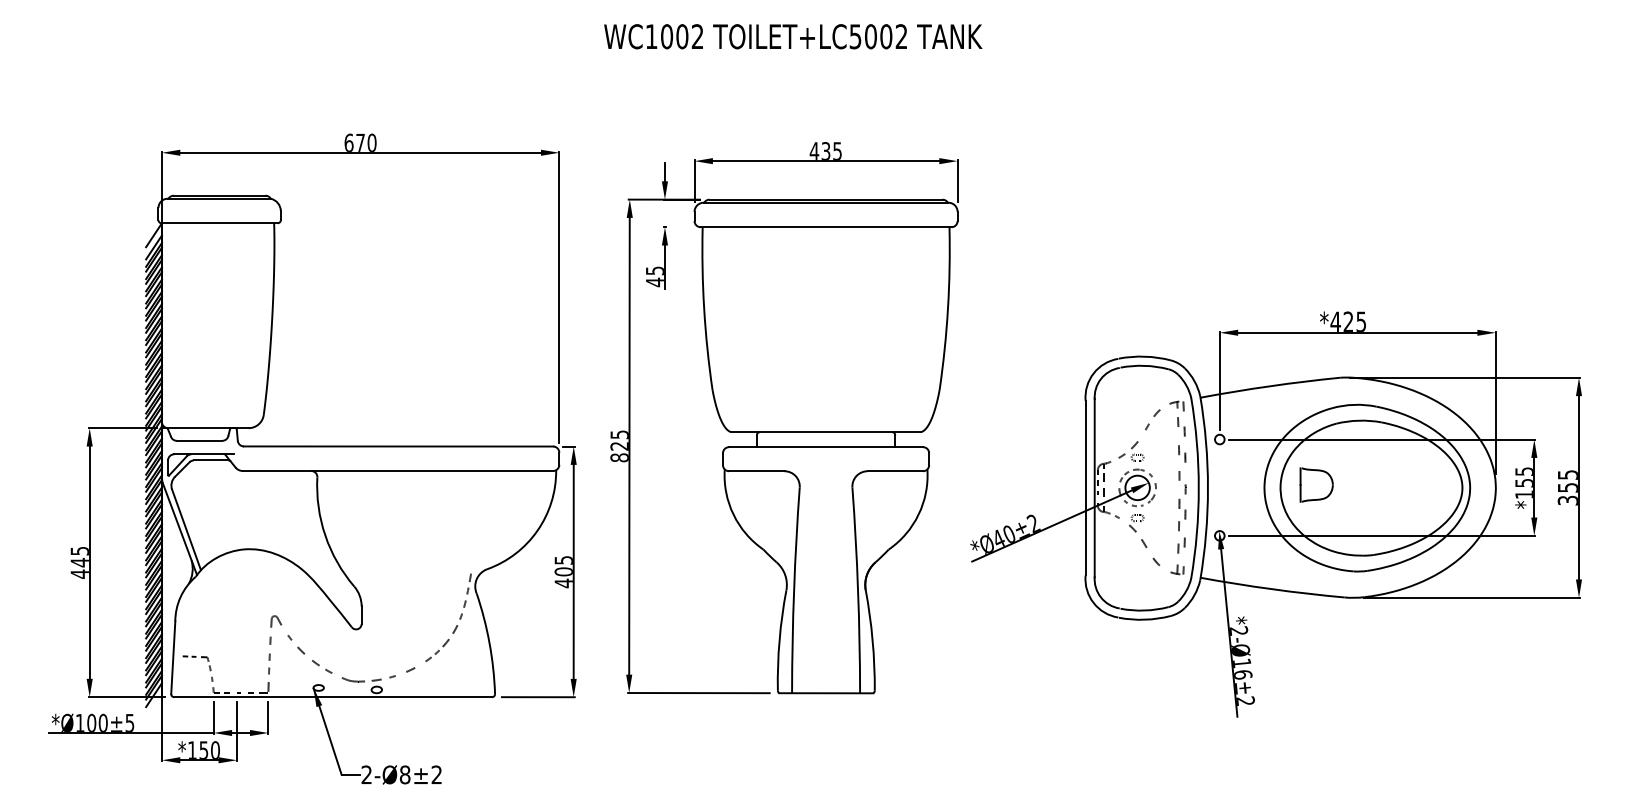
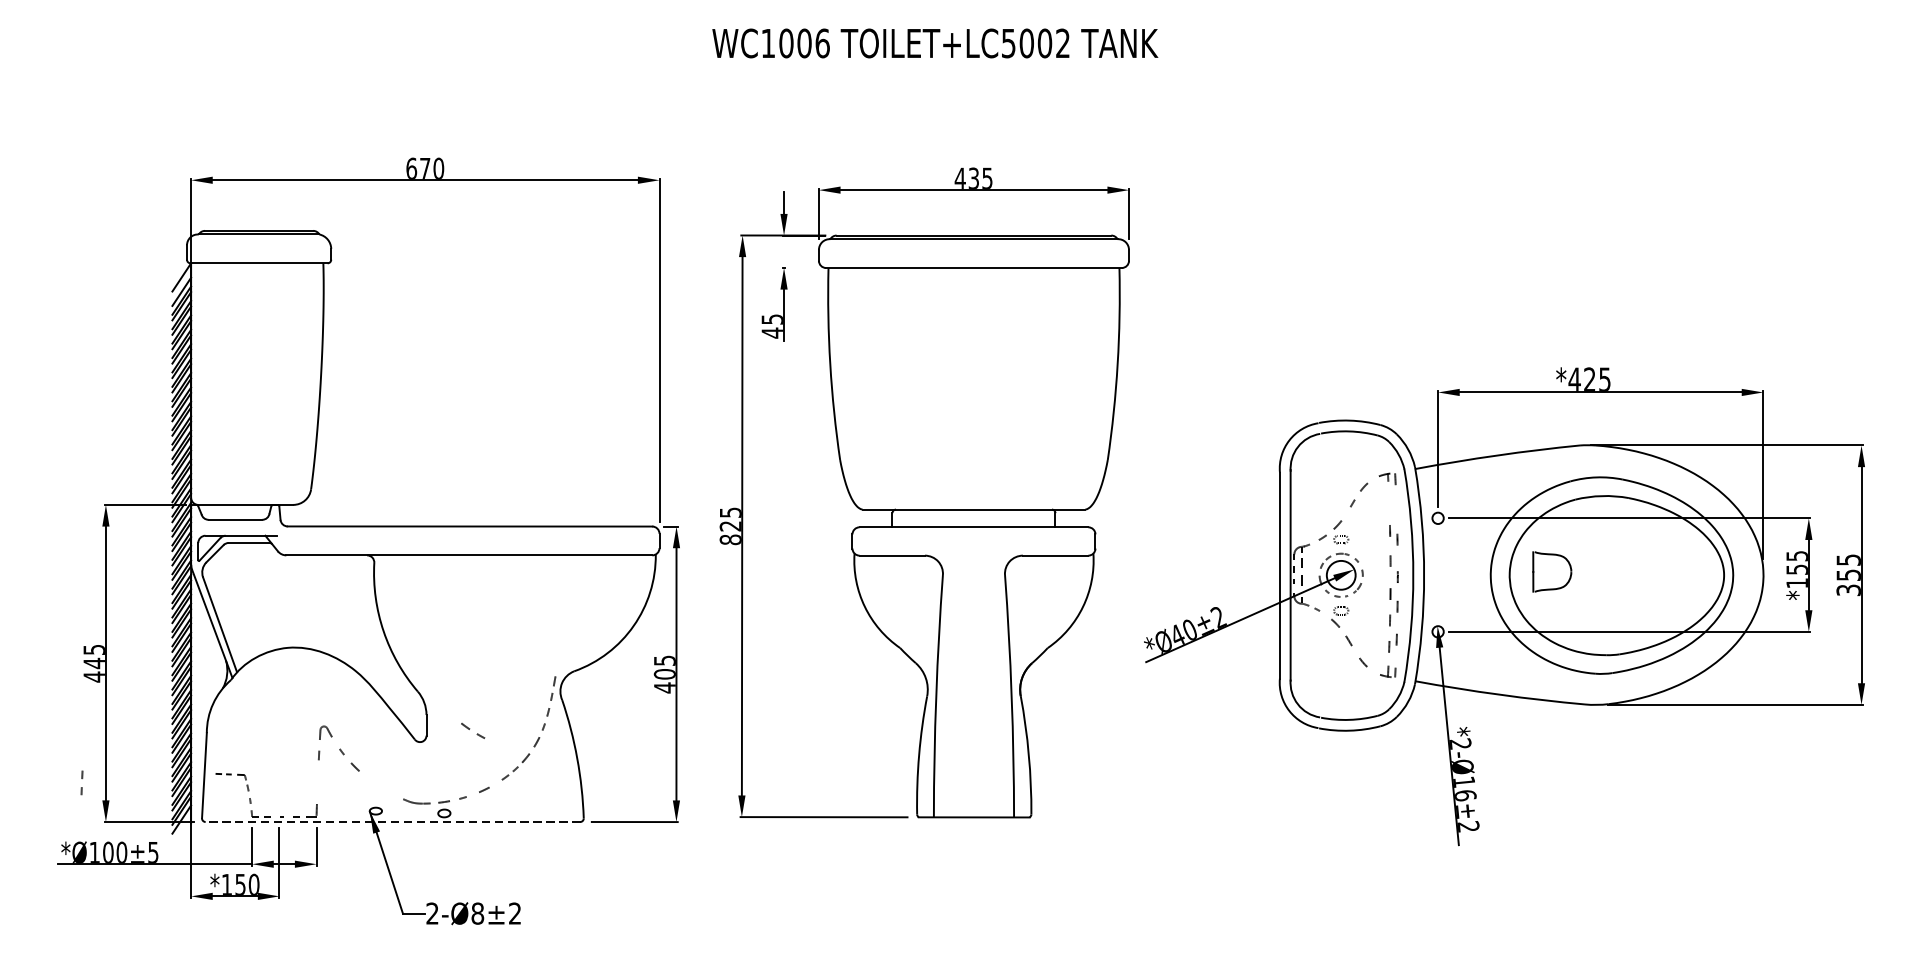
text: (697, 36) -> (822, 43), WC1002 -> WC1006
part: (1181, 426) -> (1392, 502), removed
part: (269, 663) -> (82, 782), moved
part: (322, 666) -> (473, 730), moved
line: (332, 697) -> (392, 822), solid -> dashed

